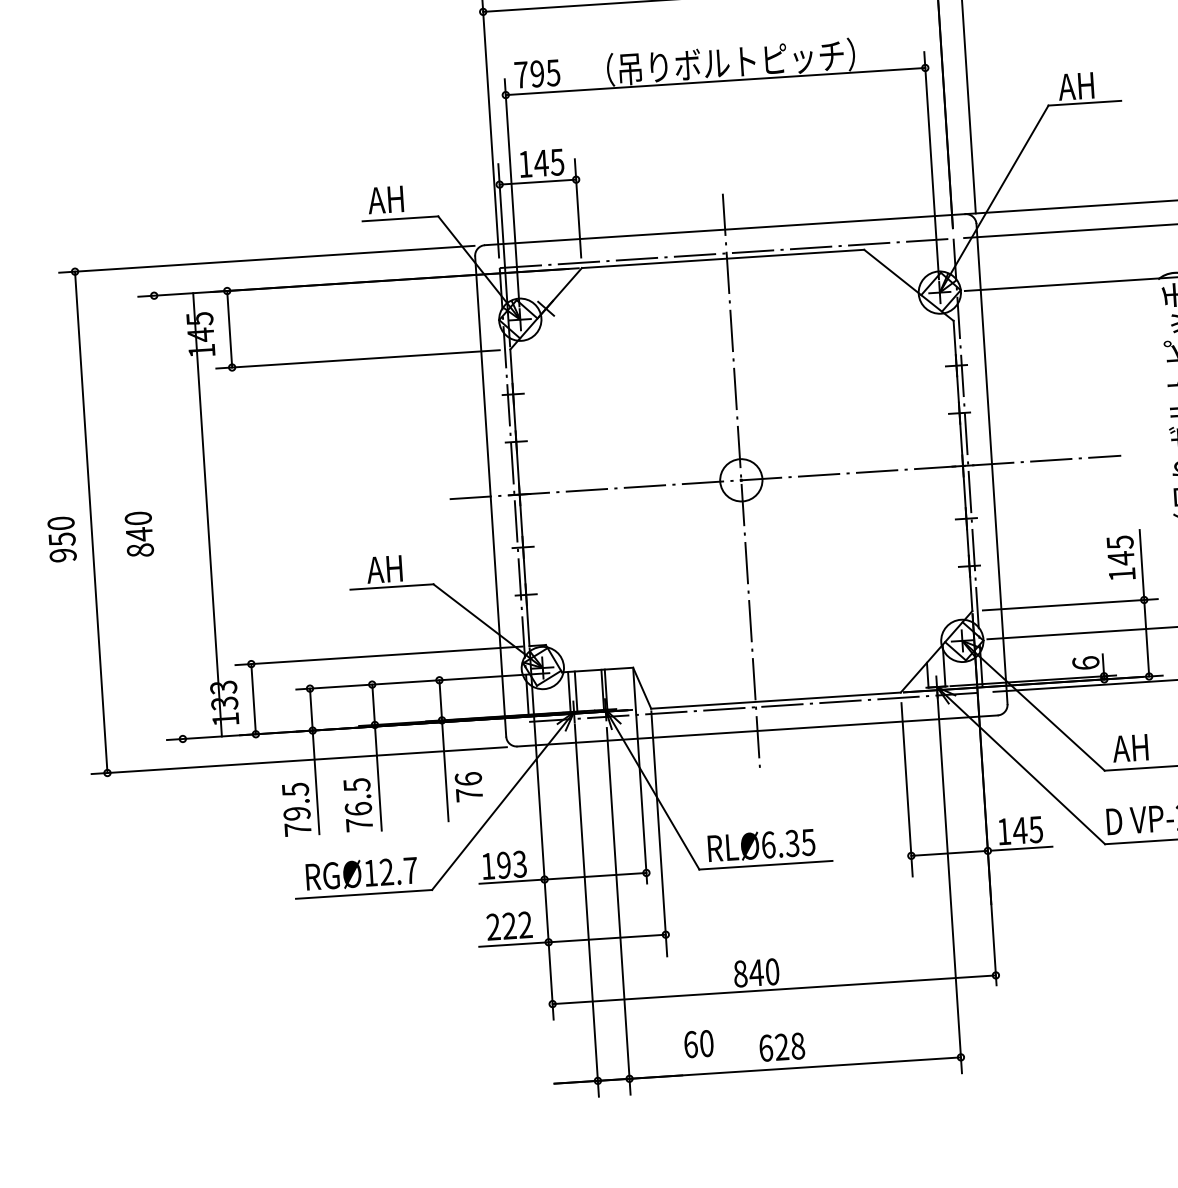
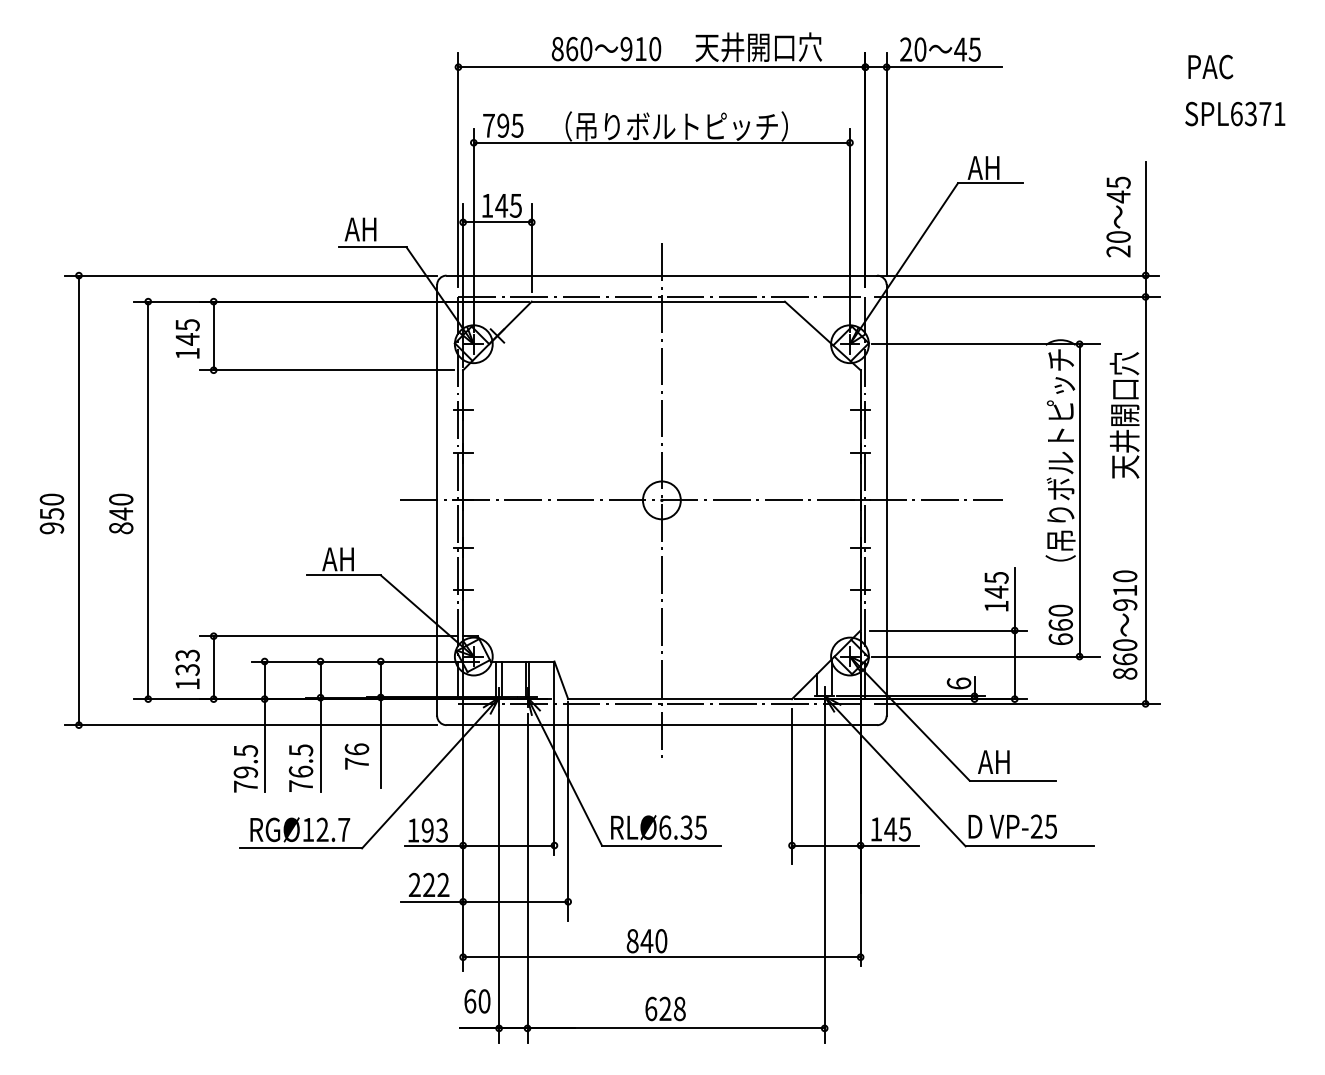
line: (207, 514) -> (148, 500), moved
text: (468, 786) -> (356, 756), moved
text: (698, 1044) -> (477, 1001), moved

